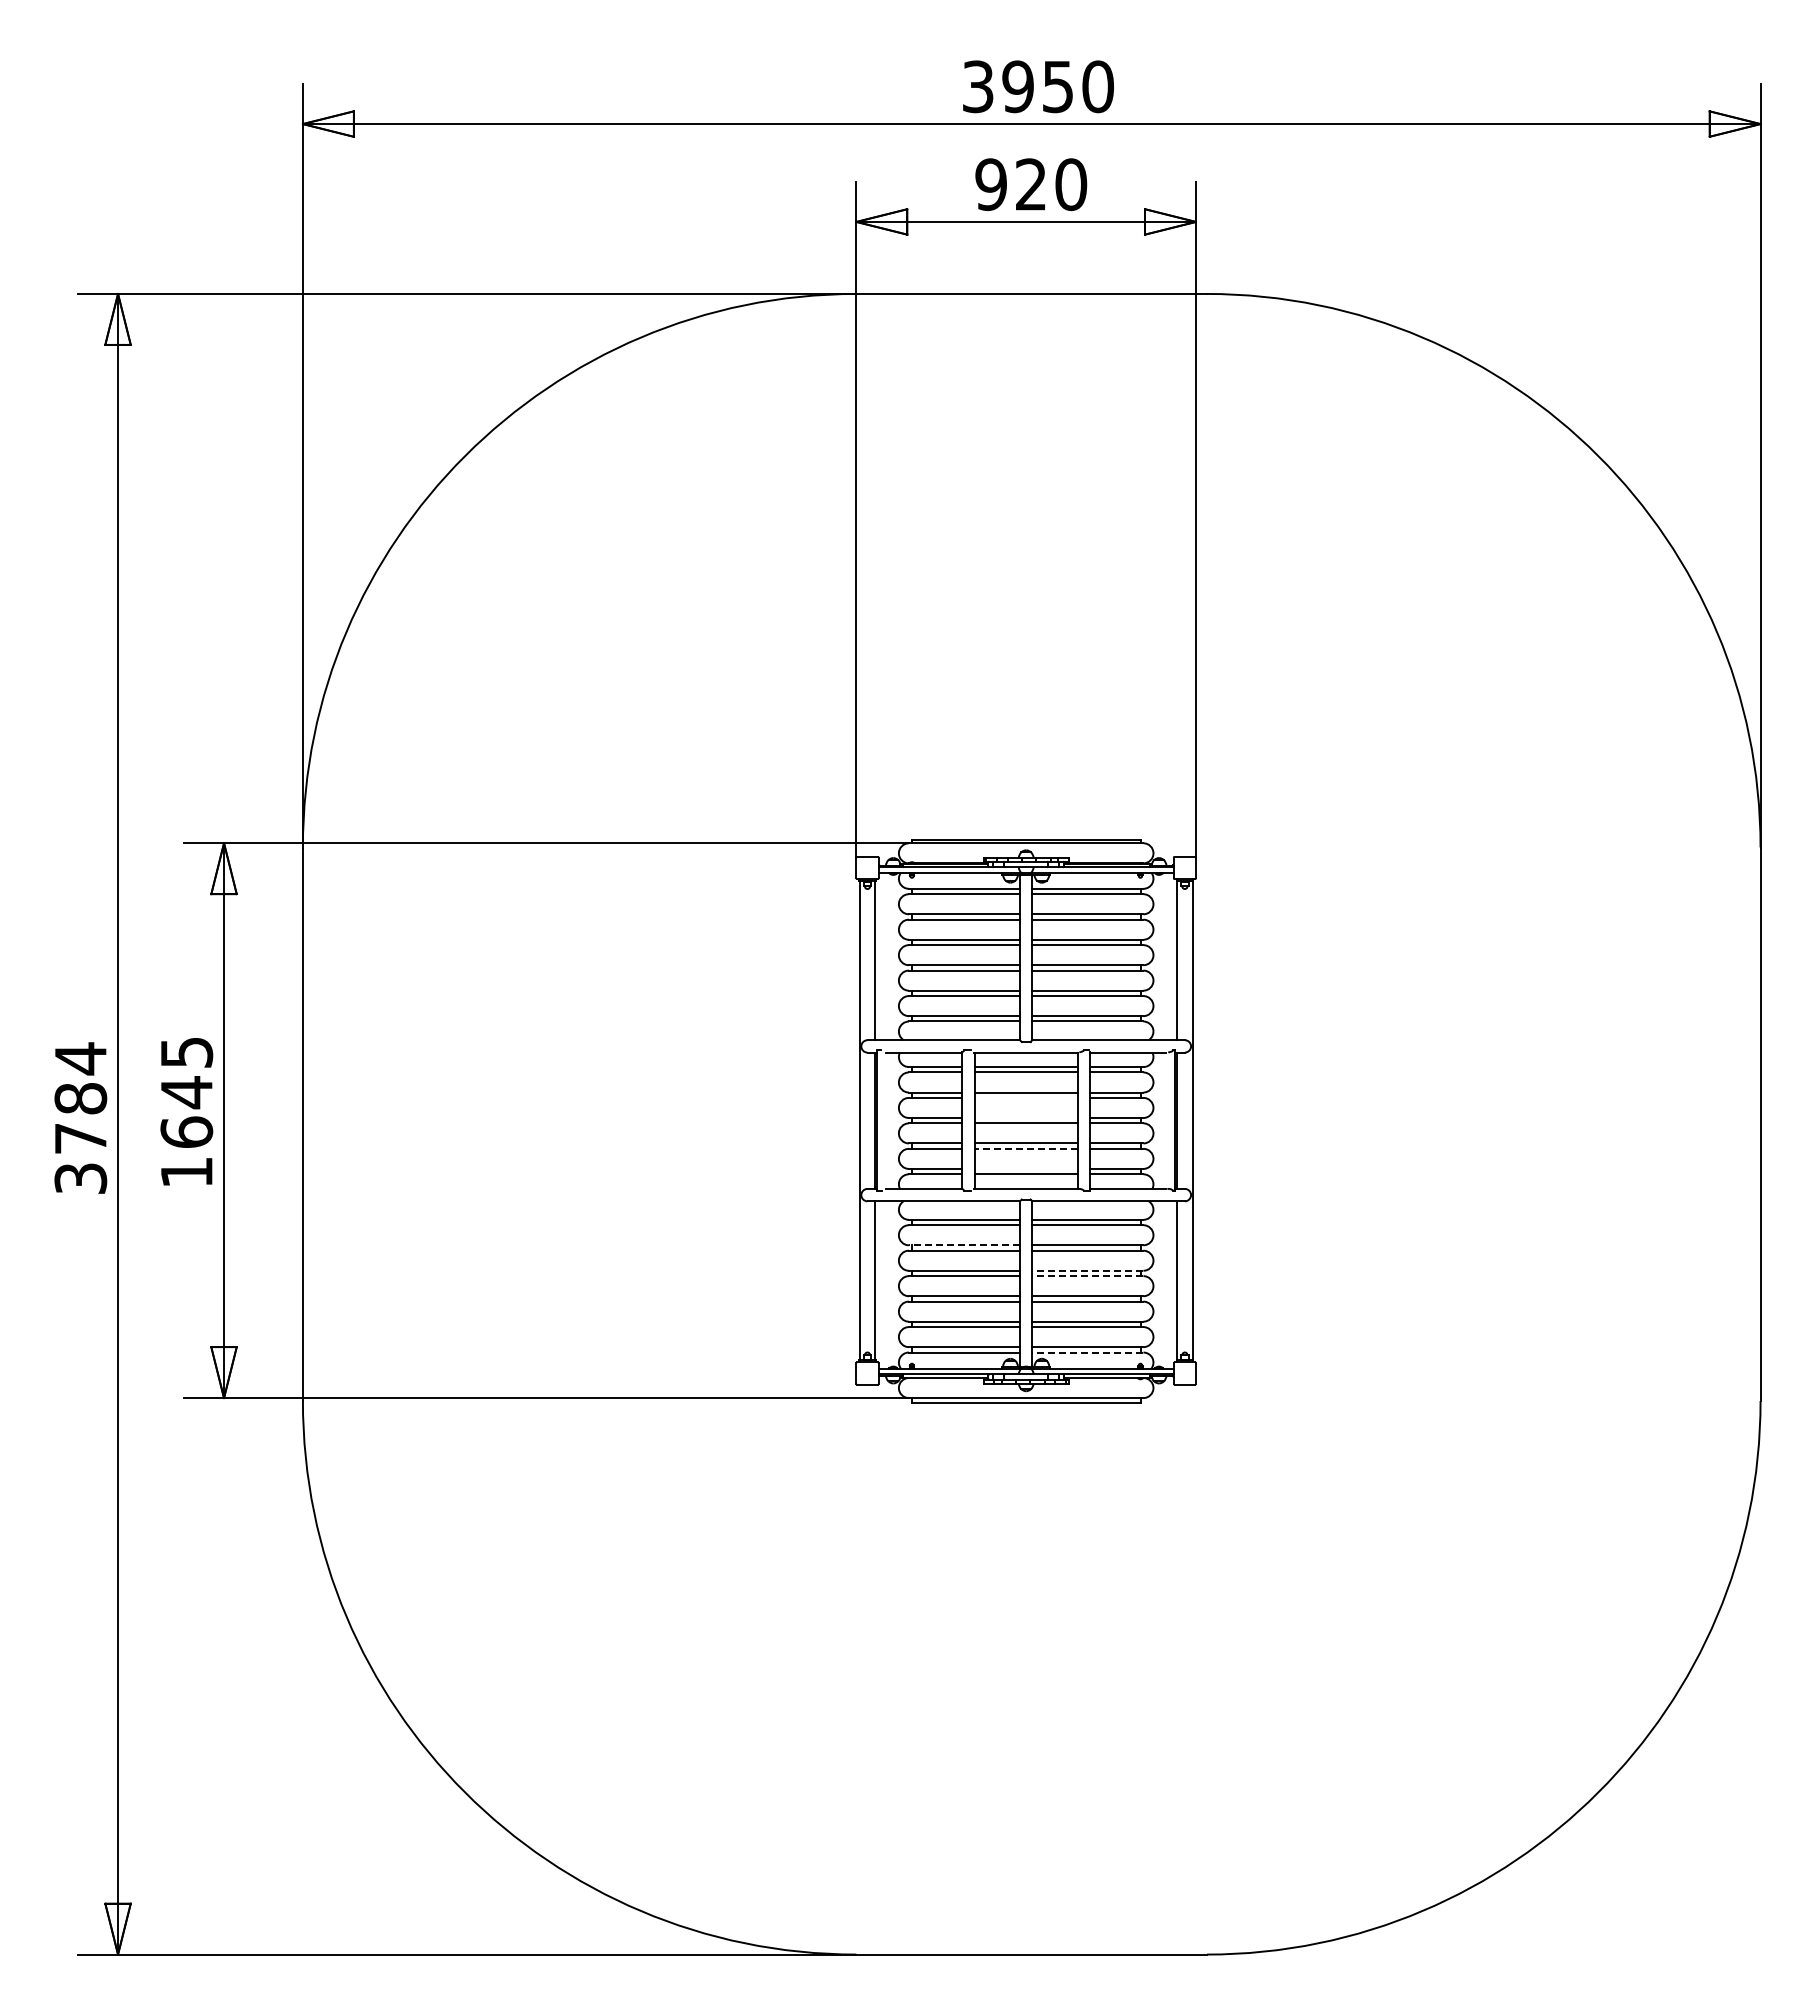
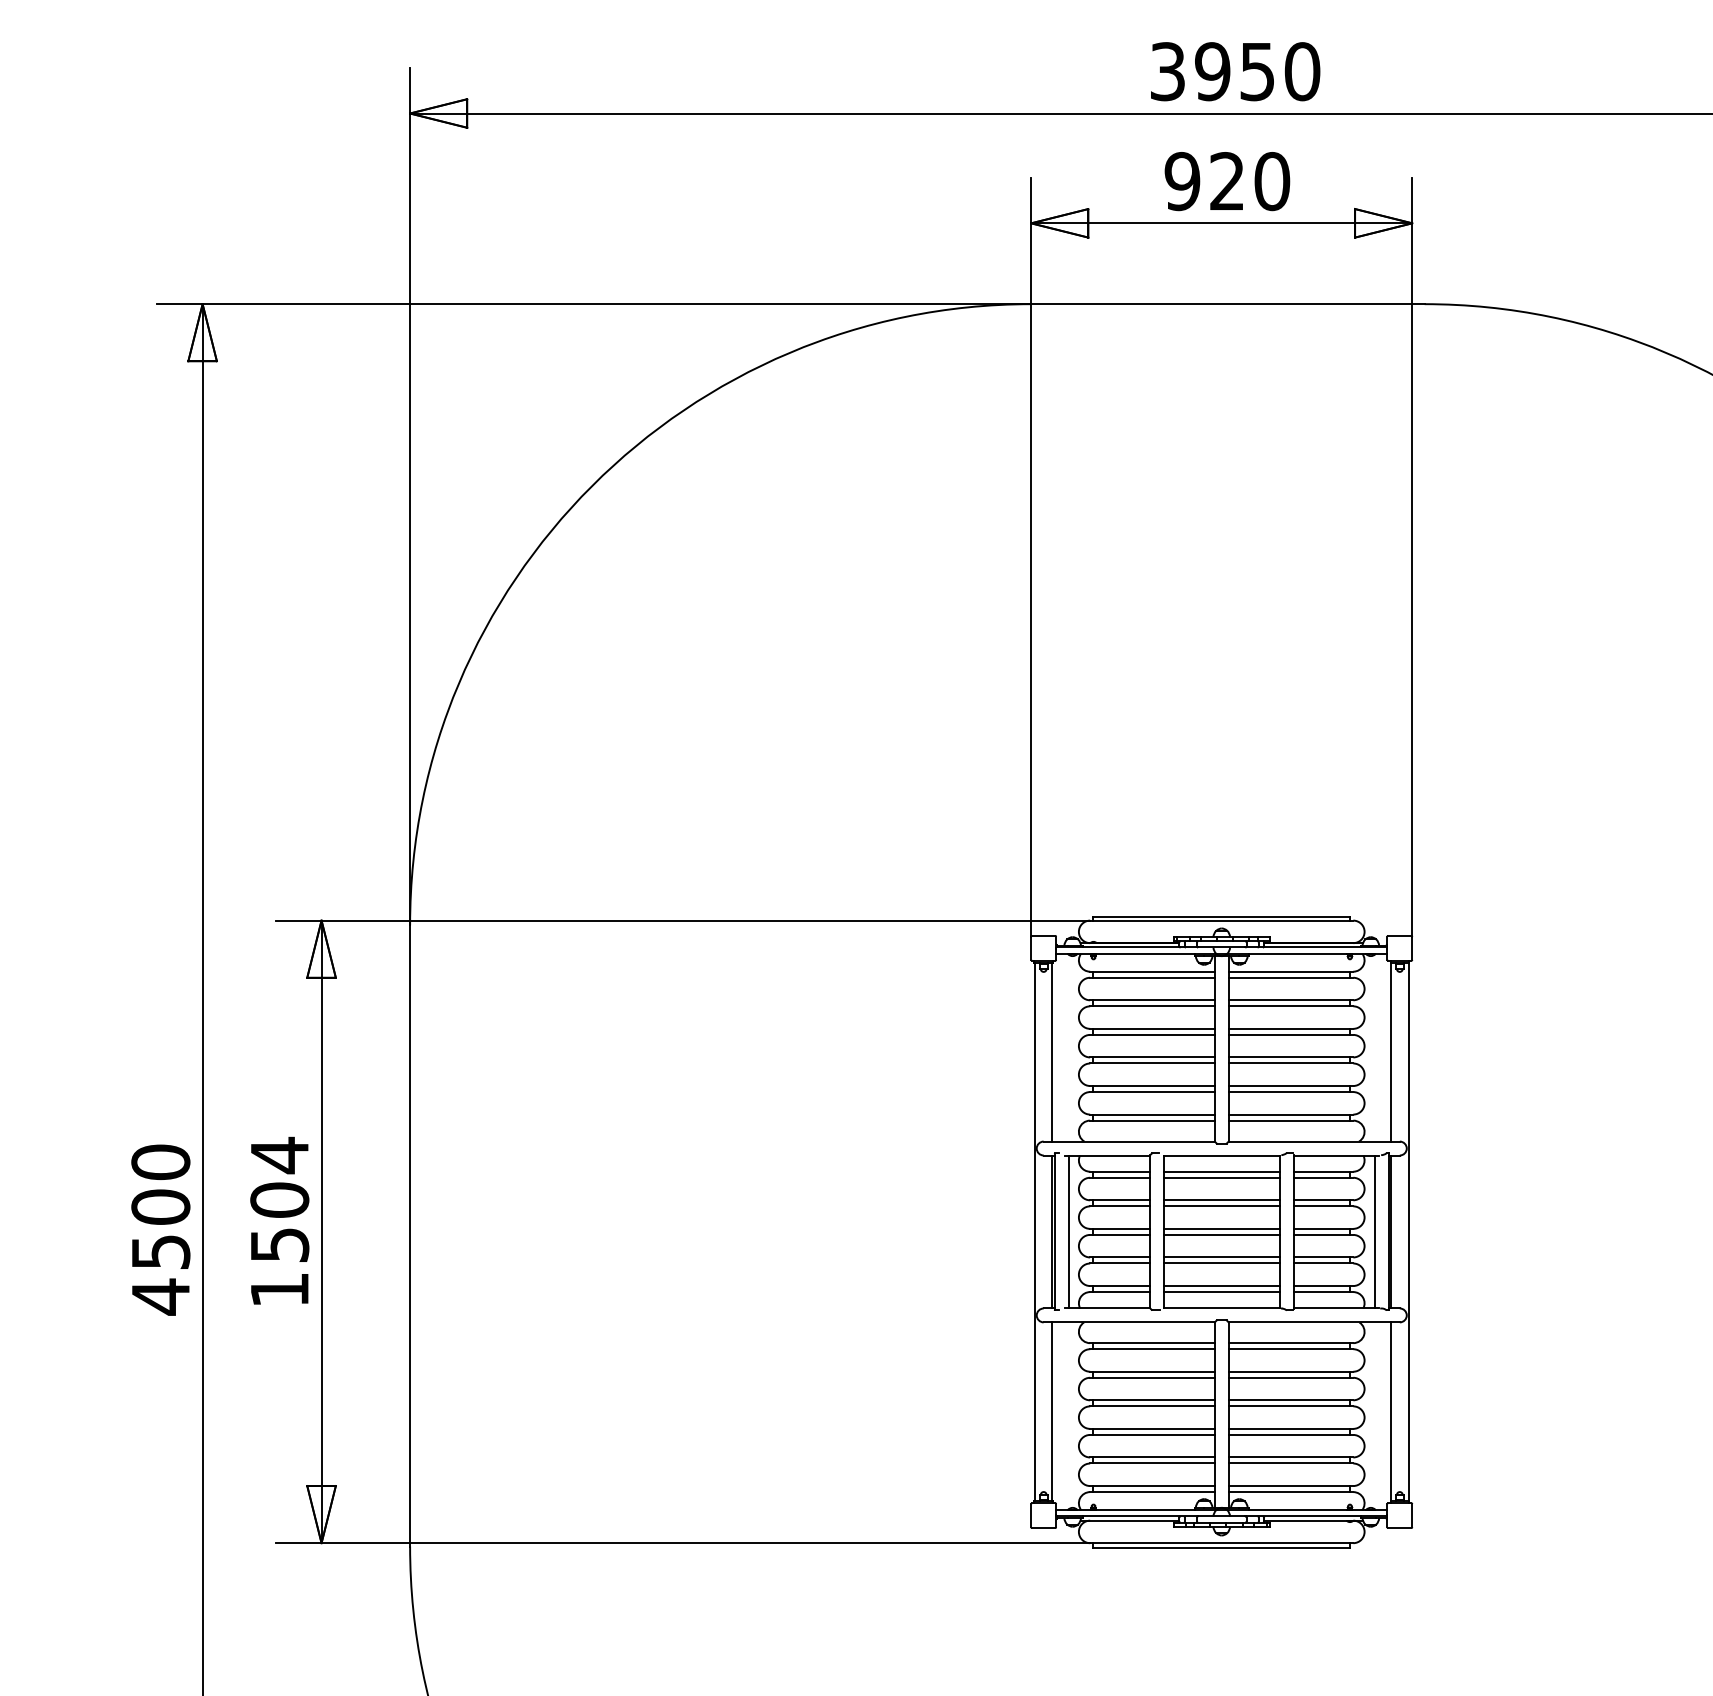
text: (186, 1091) -> (279, 1199), 1645 -> 1504
line: (1025, 1097) -> (1220, 1205), added
line: (1025, 1117) -> (1220, 1228), added
text: (80, 1118) -> (160, 1229), 3784 -> 4500
line: (889, 1120) -> (1068, 1231), added
line: (1162, 1120) -> (1374, 1231), added
line: (1026, 1148) -> (1222, 1263), dashed -> solid
line: (1025, 1168) -> (1220, 1285), added
line: (964, 1245) -> (1152, 1371), dashed -> solid
line: (1087, 1270) -> (1290, 1400), dashed -> solid
line: (1087, 1276) -> (1290, 1406), dashed -> solid
line: (1087, 1352) -> (1290, 1492), dashed -> solid

